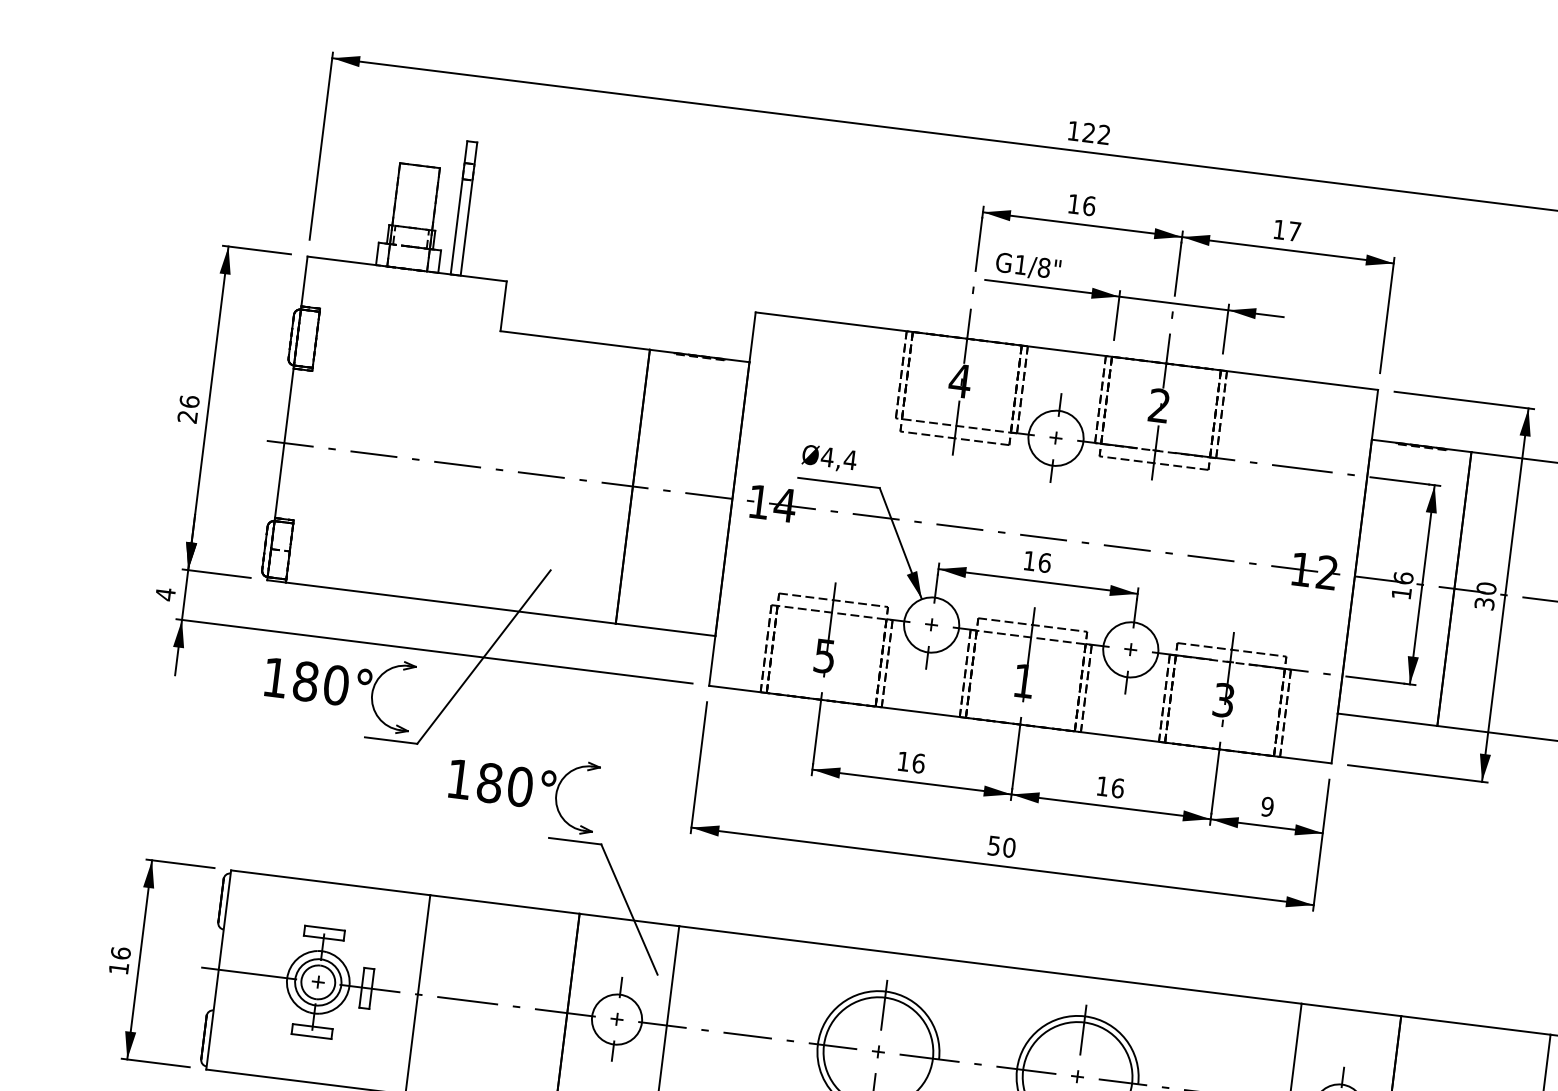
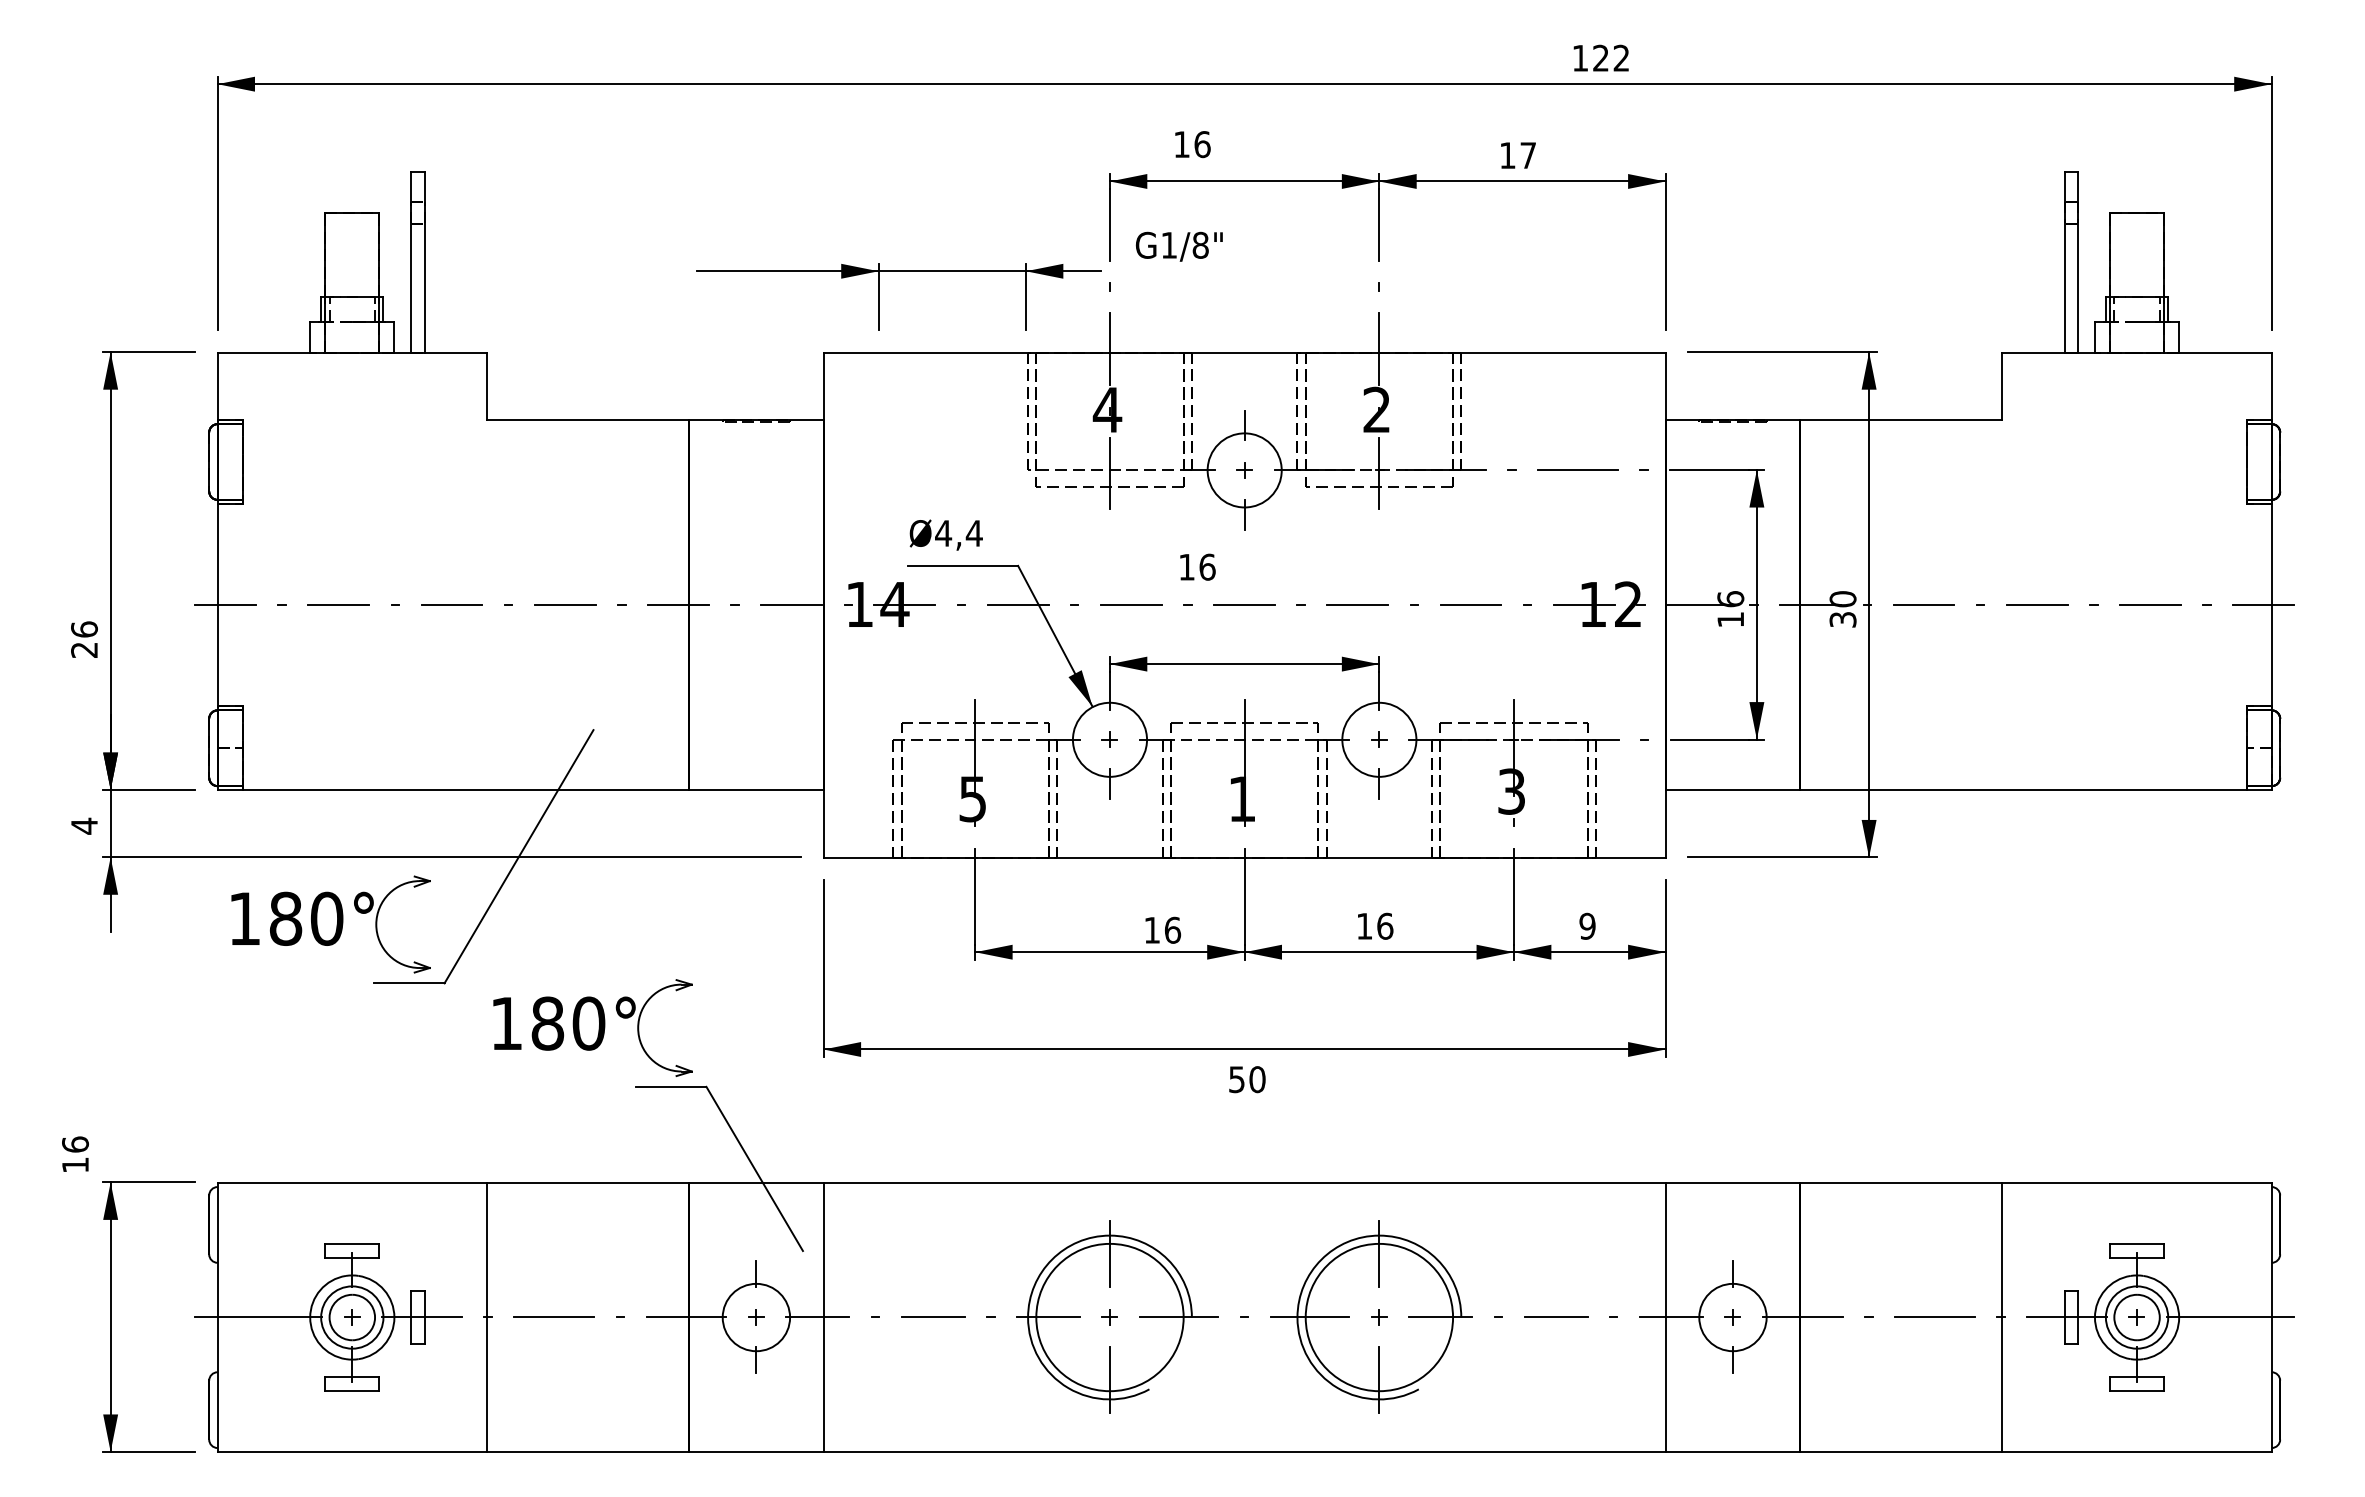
text: (1088, 132) -> (1600, 57), moved
text: (1081, 205) -> (1192, 144), moved
part: (1117, 315) -> (879, 296), moved
text: (188, 409) -> (84, 639), moved
text: (1037, 561) -> (1197, 566), moved
text: (911, 762) -> (1163, 929), moved
text: (1002, 846) -> (1247, 1079), moved
text: (120, 959) -> (75, 1153), moved

